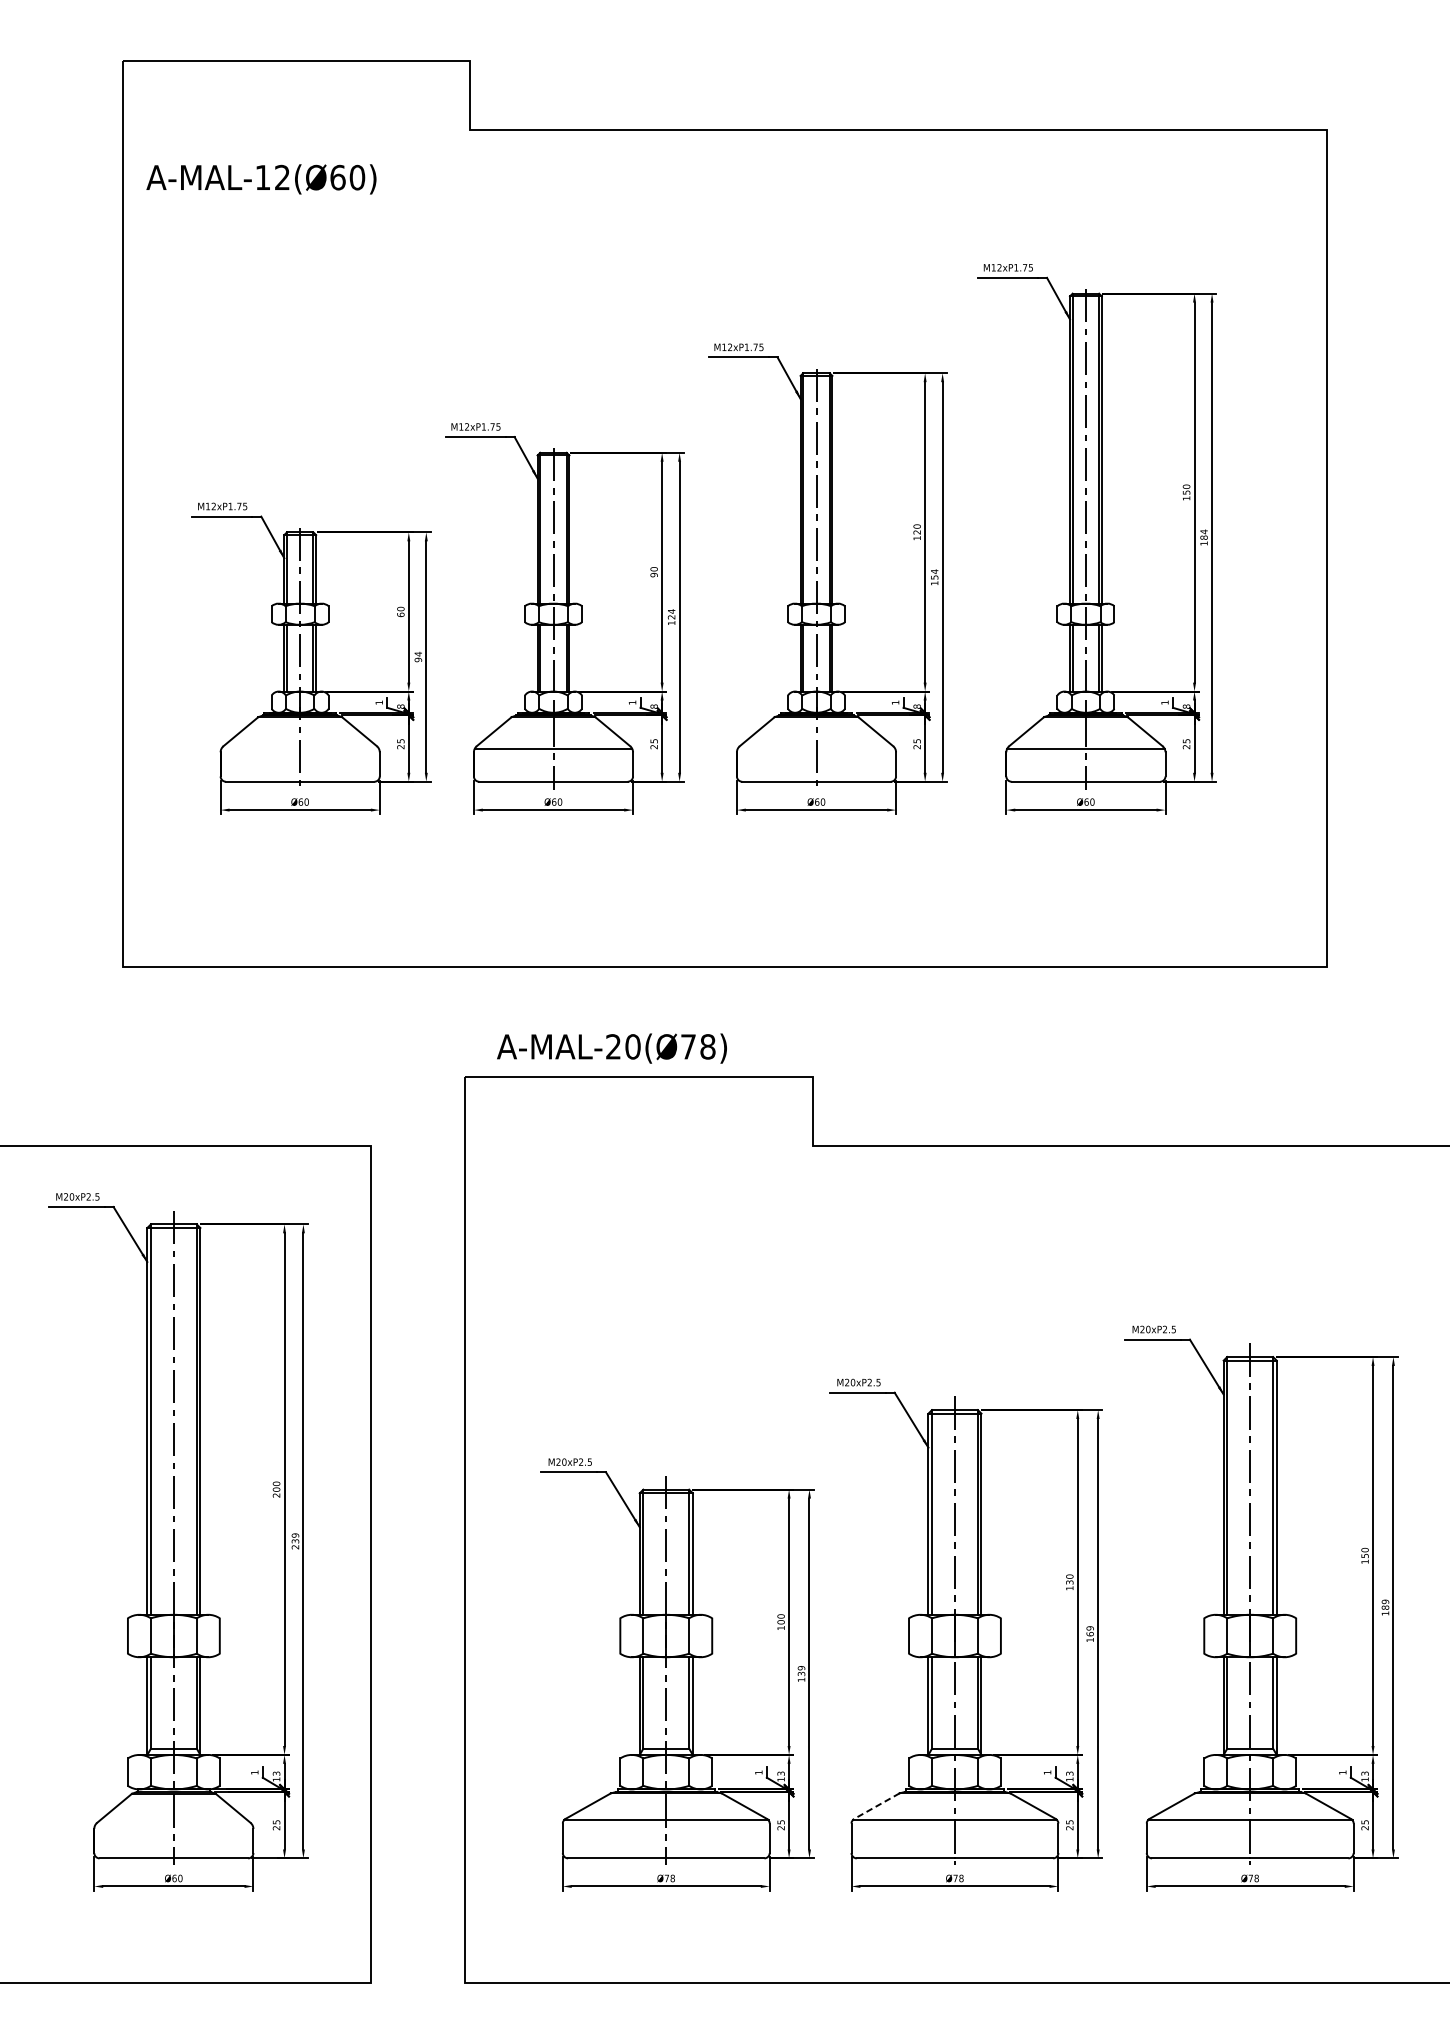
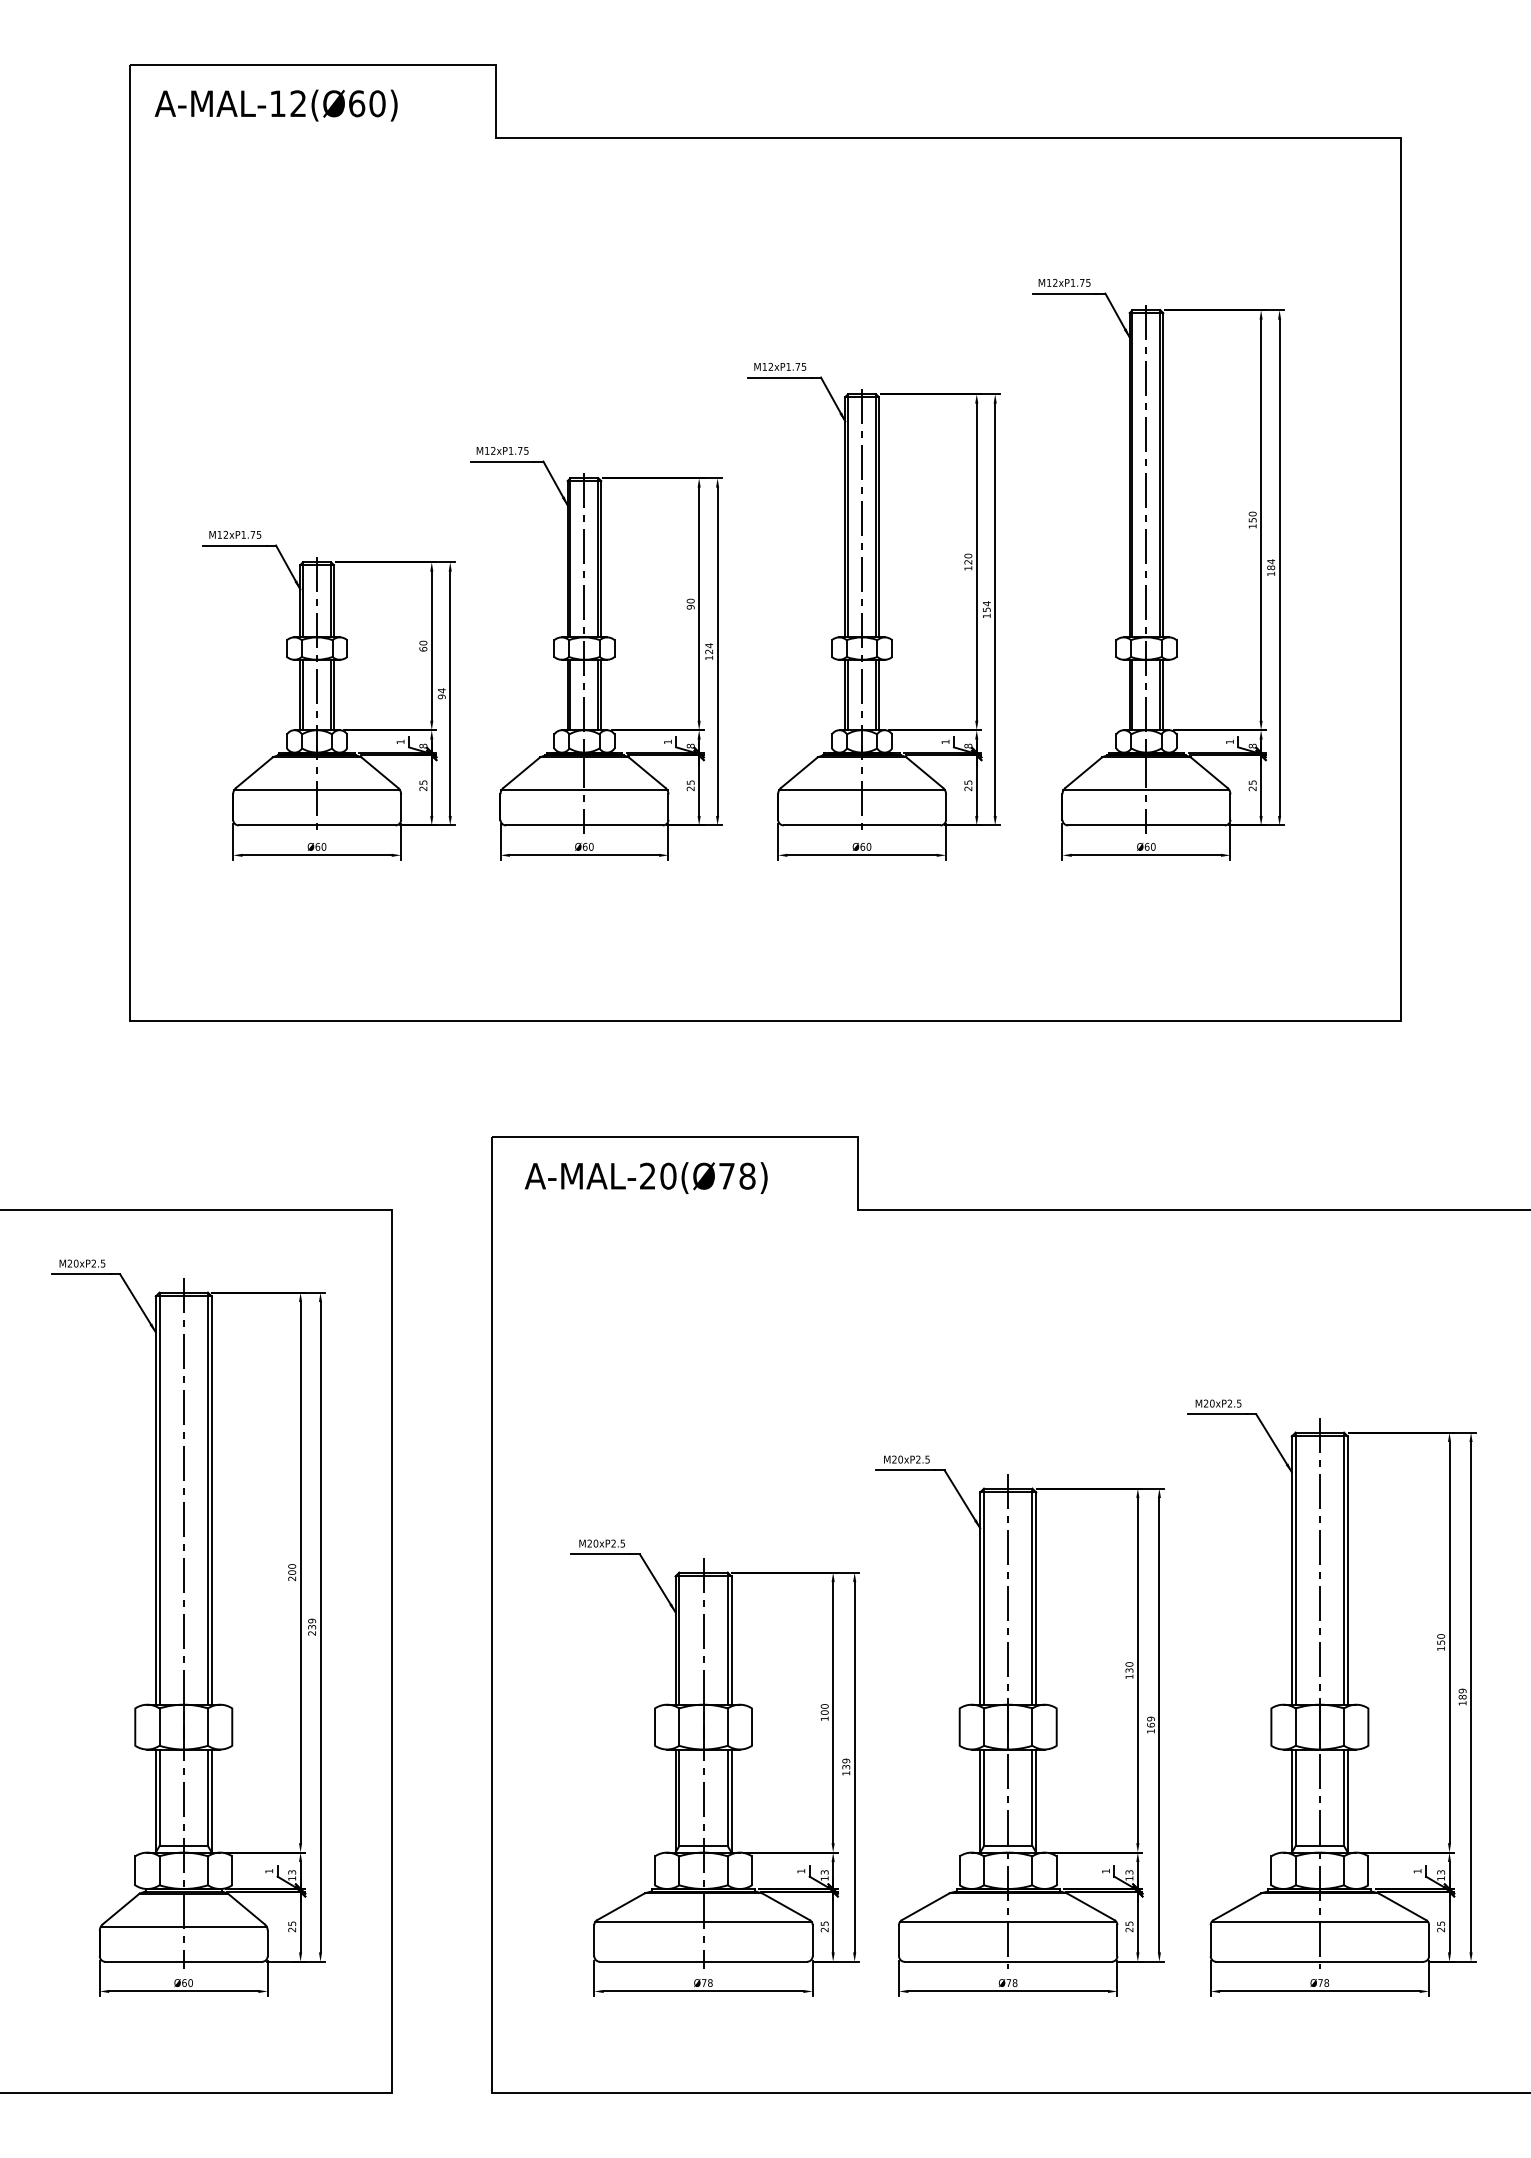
text: (260, 179) -> (275, 105), moved
line: (300, 748) -> (317, 790), added
line: (816, 748) -> (862, 790), added
text: (612, 1048) -> (646, 1177), moved
line: (876, 1805) -> (925, 1906), dashed -> solid
line: (173, 1824) -> (183, 1926), added

